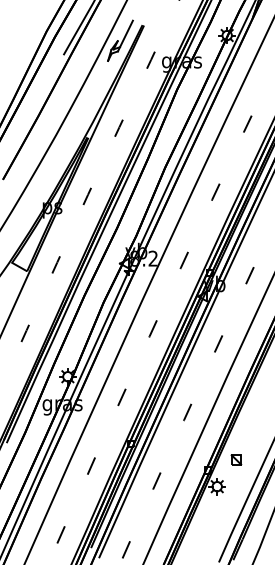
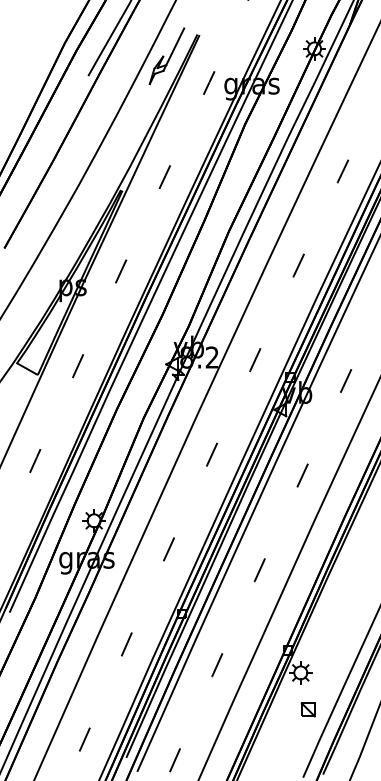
part: (235, 459) -> (307, 709), moved

